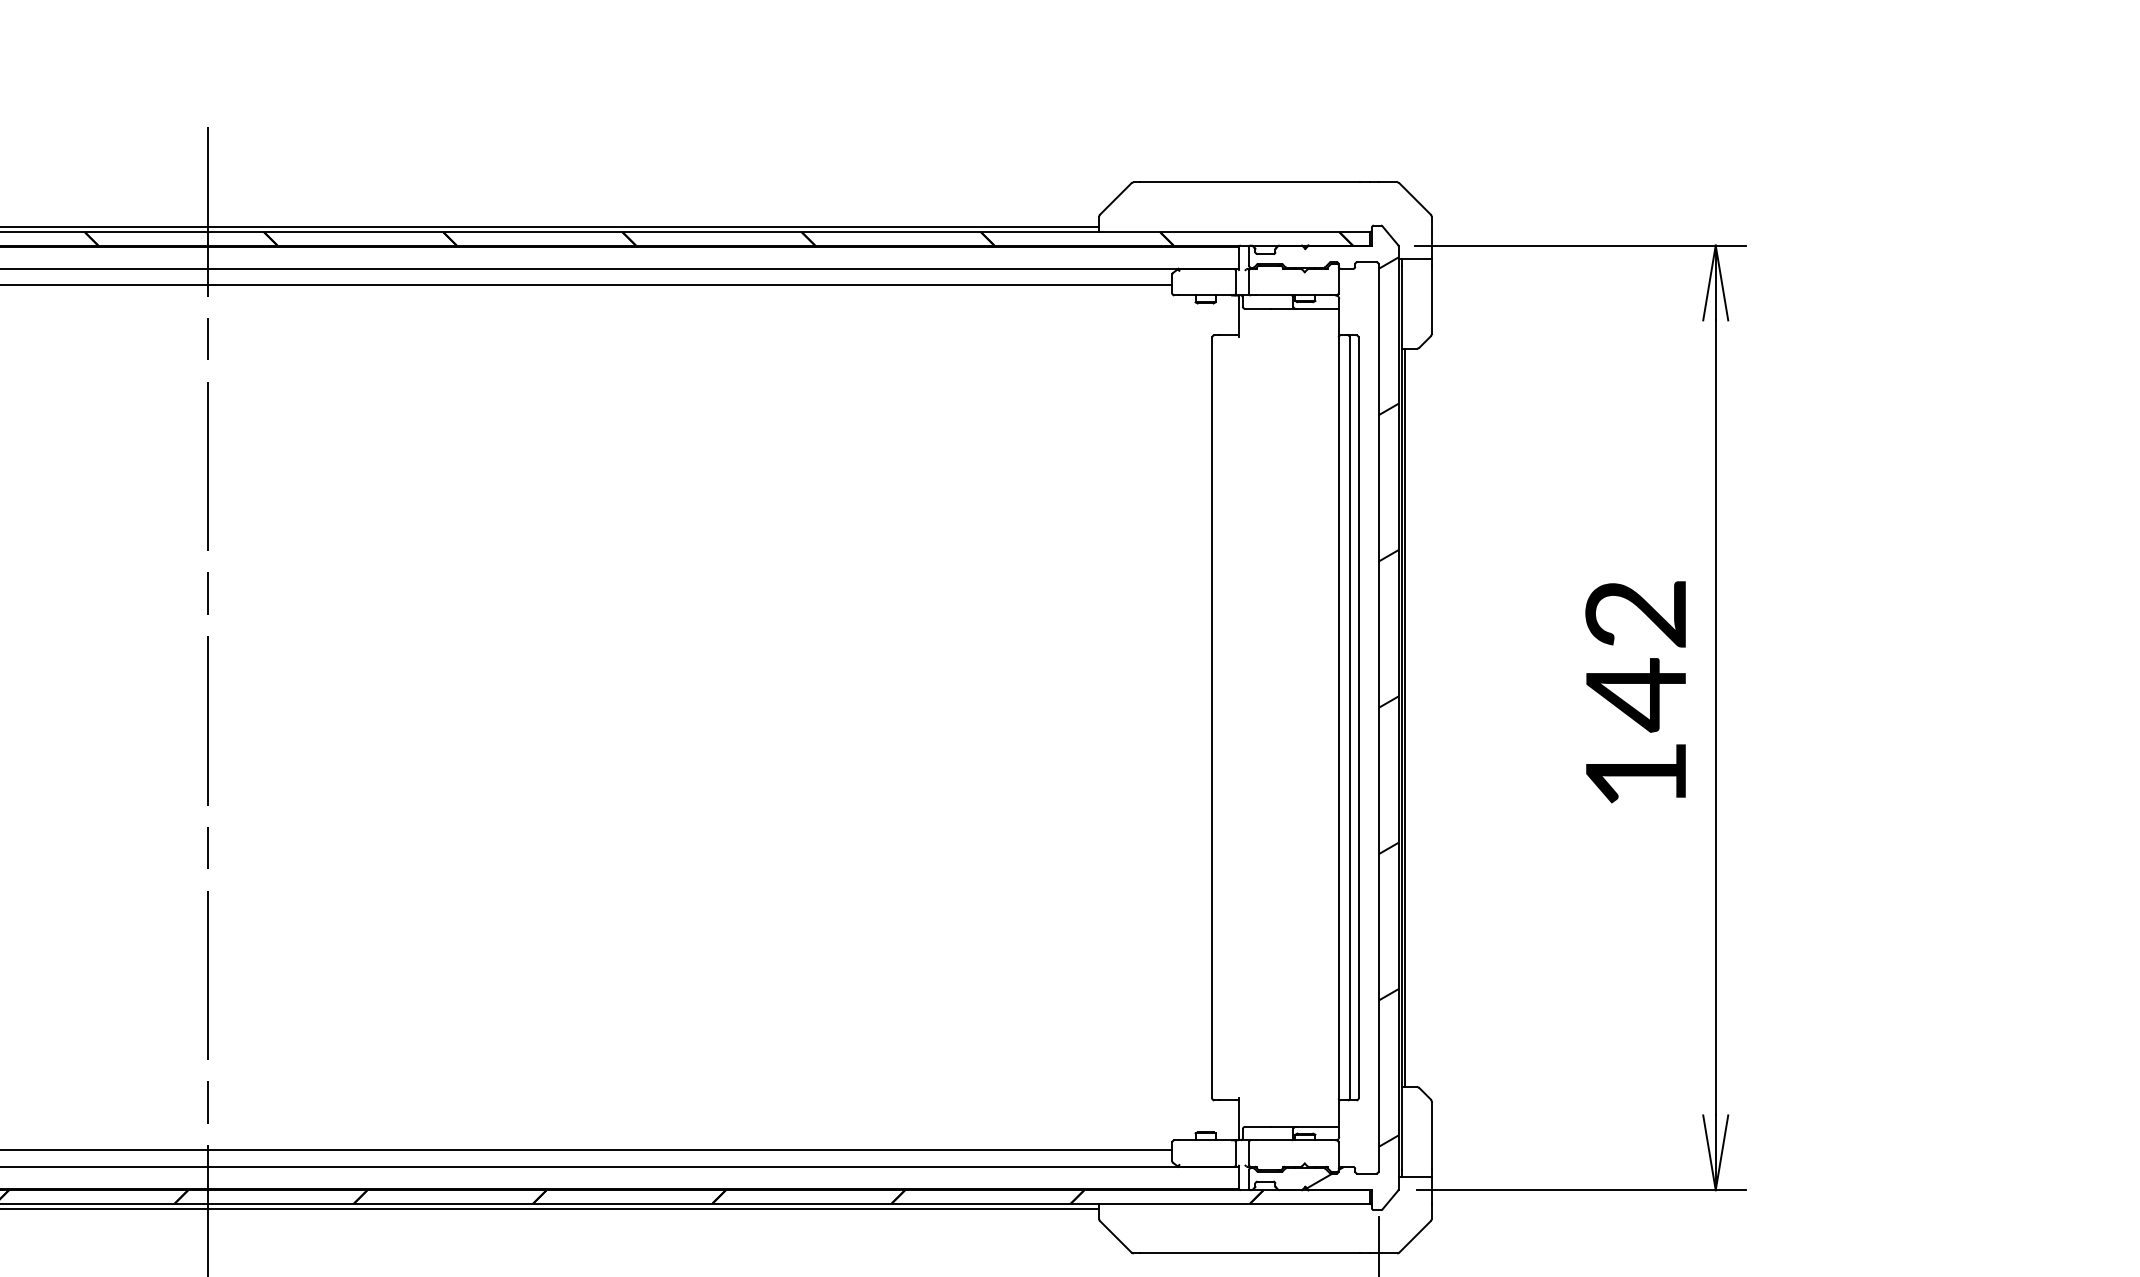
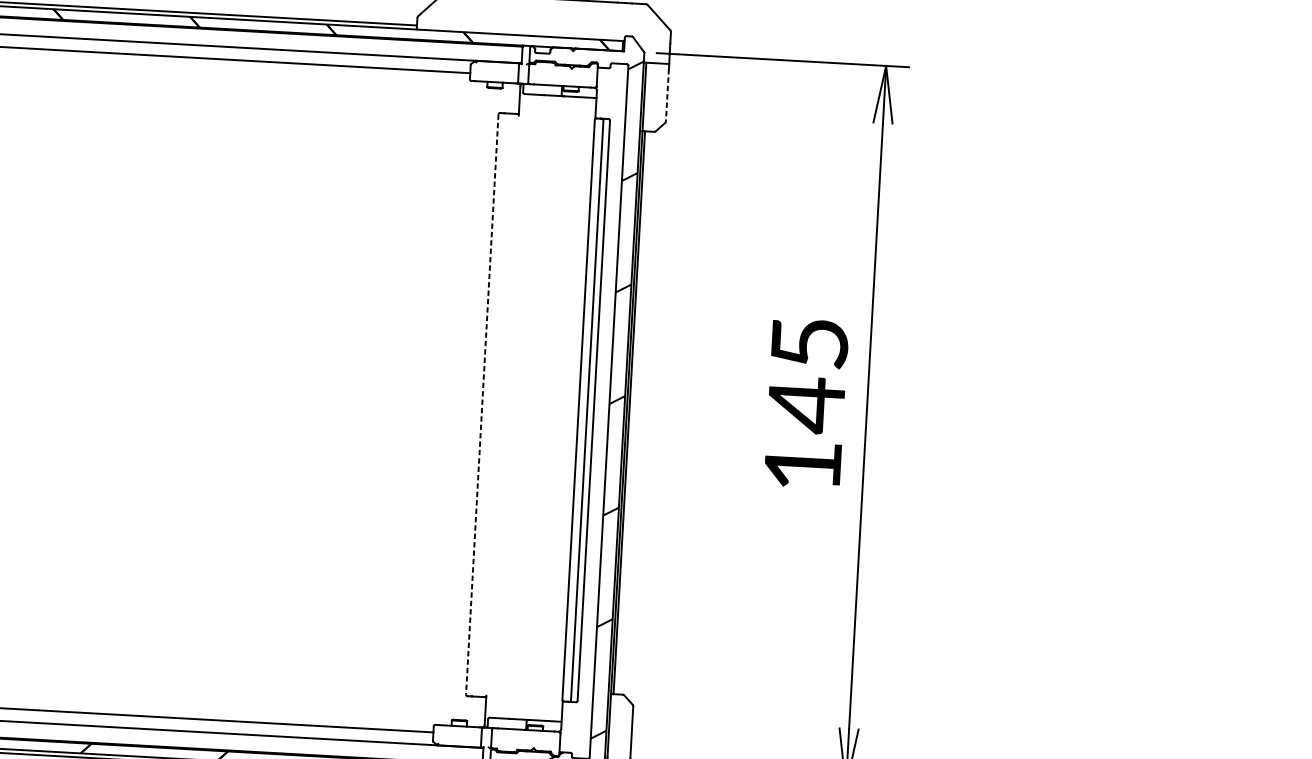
line: (1431, 300) -> (667, 95), solid -> dashed
text: (1635, 614) -> (809, 343), 142 -> 145
line: (1212, 717) -> (482, 404), solid -> dashed

